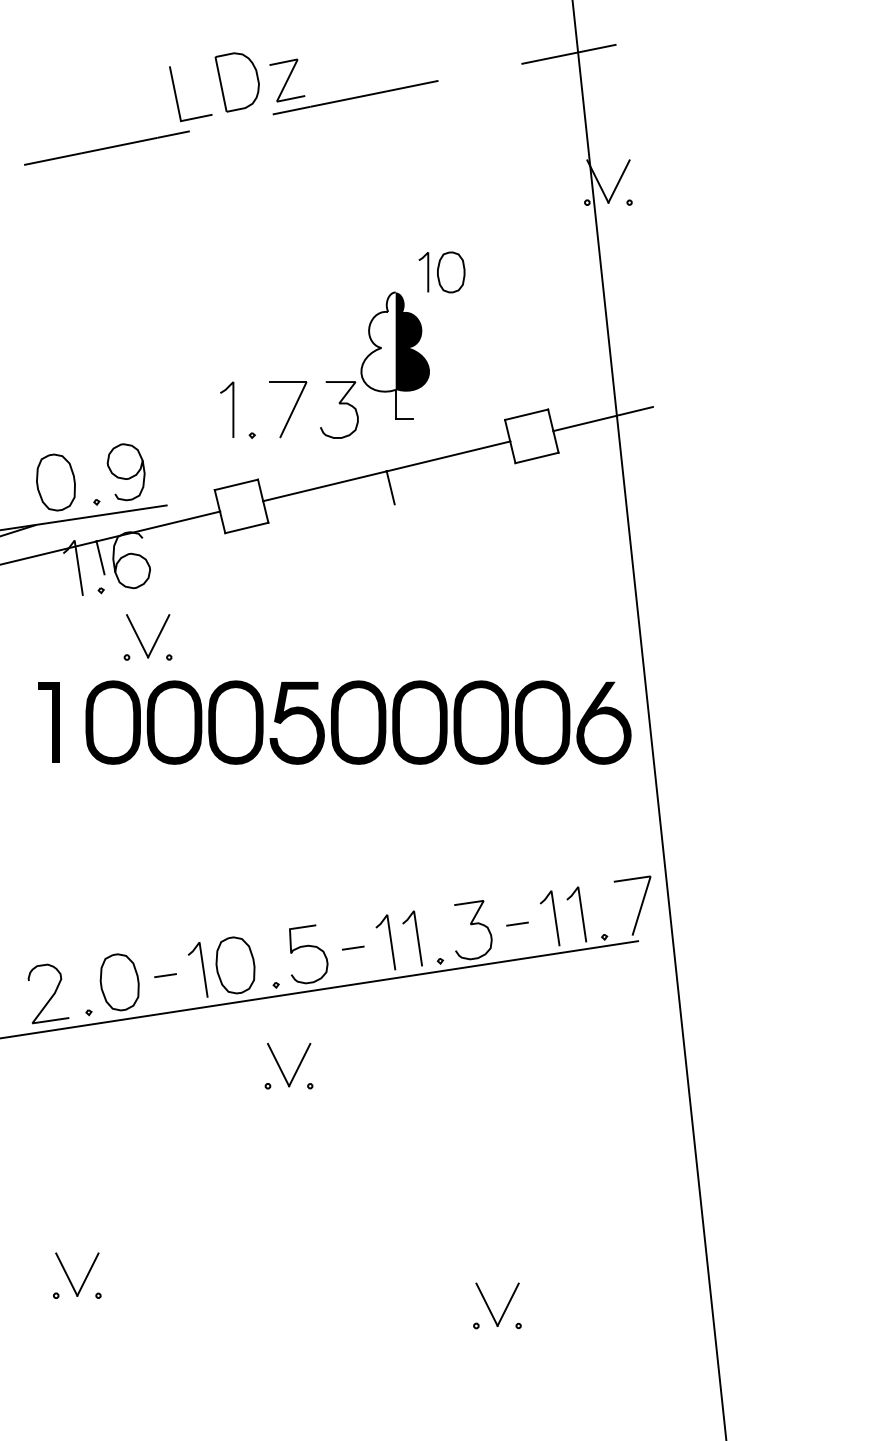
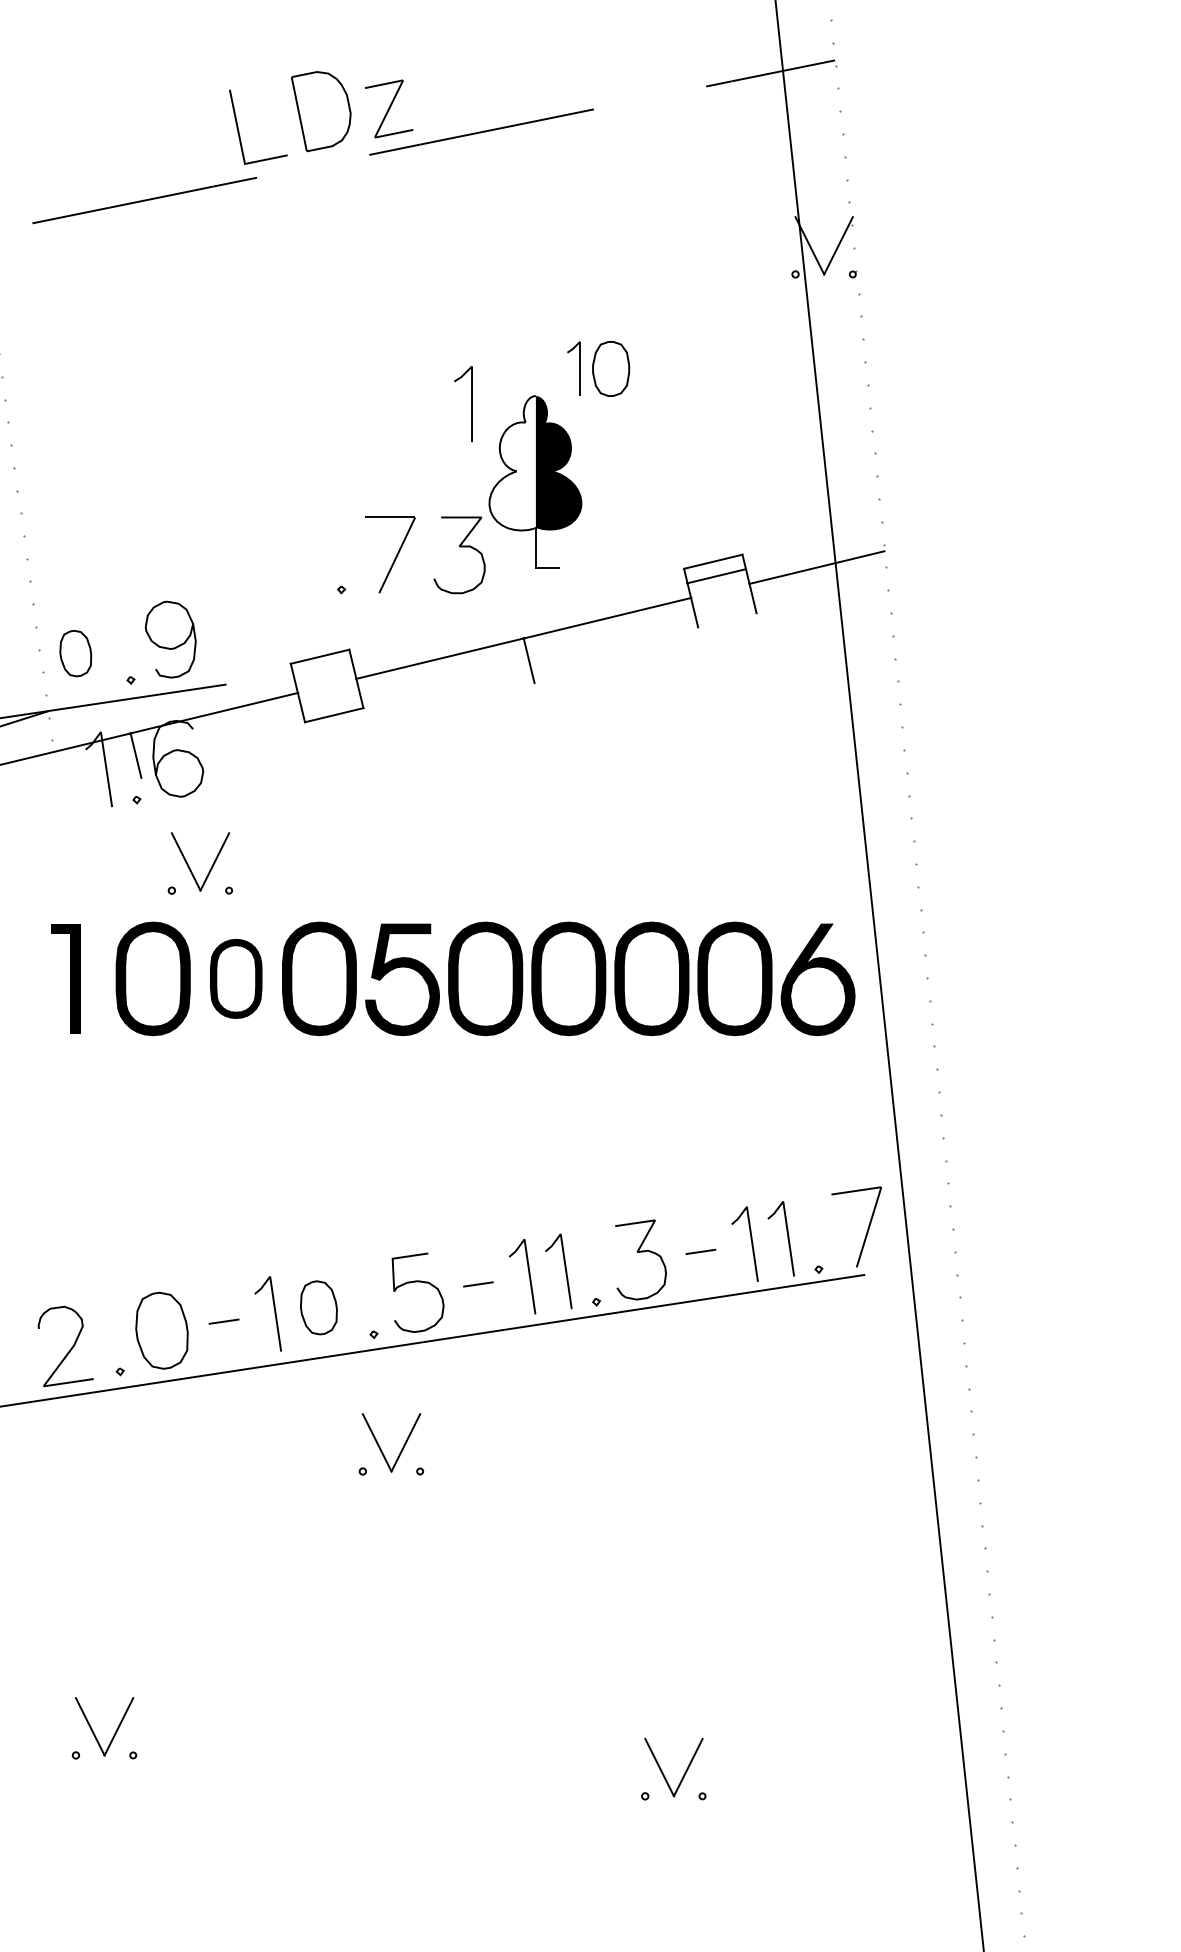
line: (233, 410) -> (471, 404), moved
line: (537, 458) -> (716, 576), moved
part: (55, 482) -> (75, 653), size x0.6
part: (173, 722) -> (235, 978), size x0.7
part: (235, 965) -> (318, 1307), size x0.7

